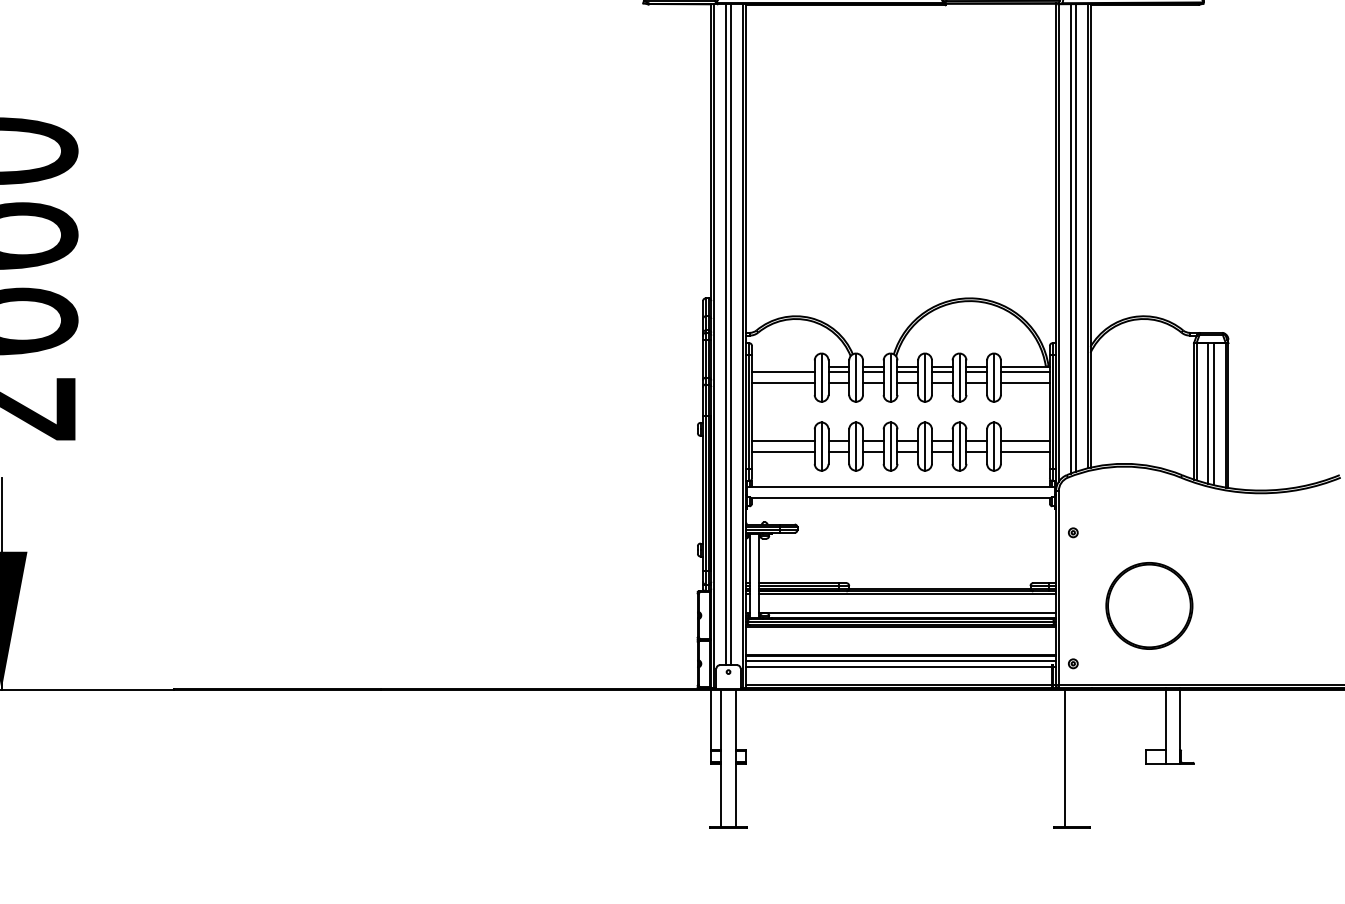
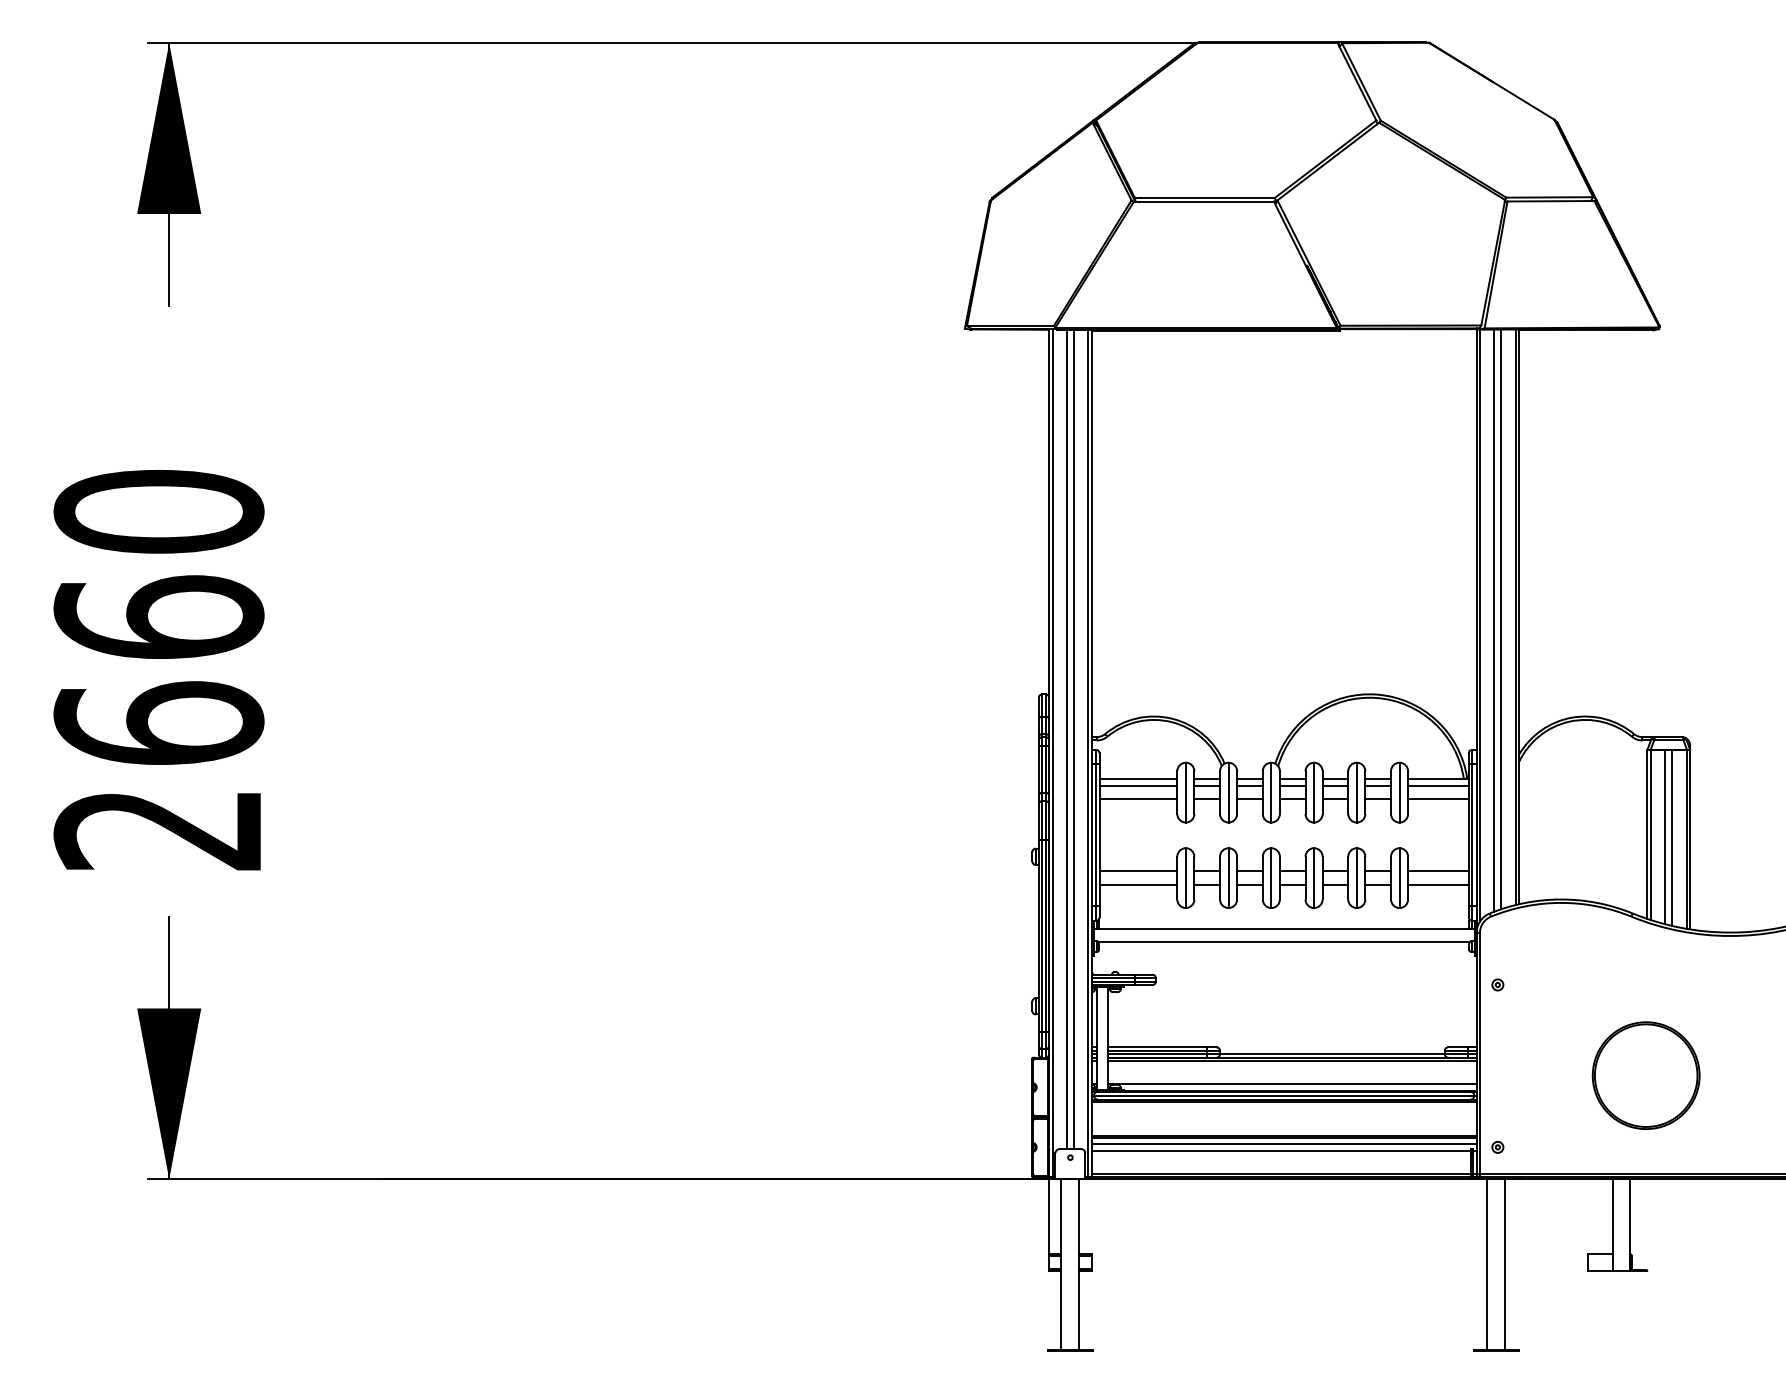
line: (783, 366) -> (1138, 778), added
part: (1148, 605) -> (1645, 1075), moved
line: (1079, 758) -> (1505, 1264), added

